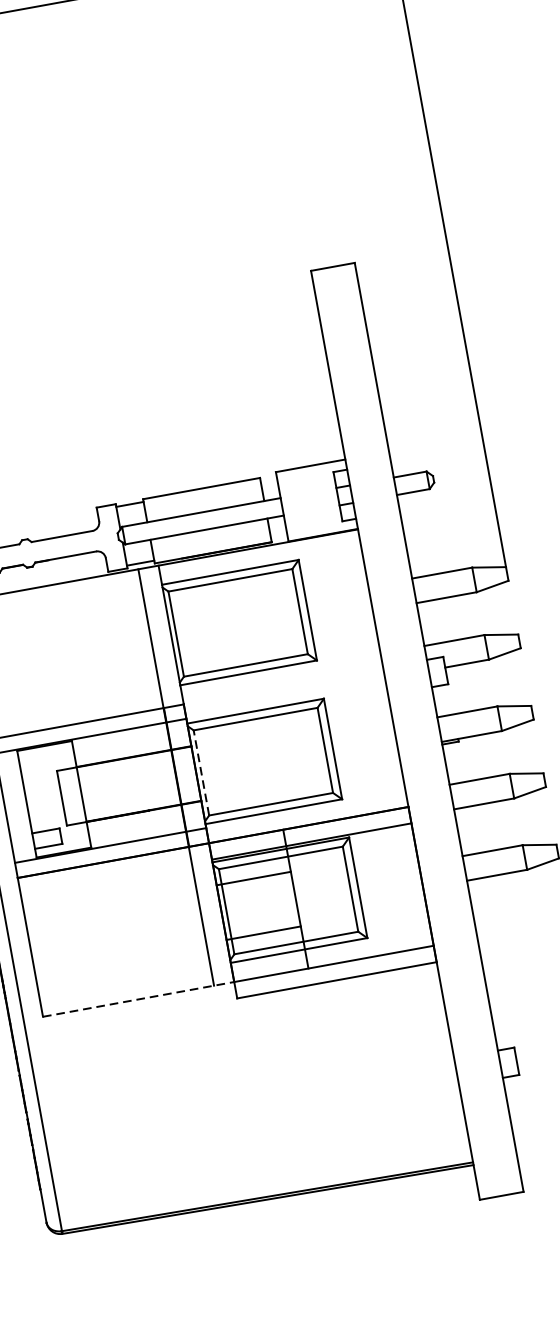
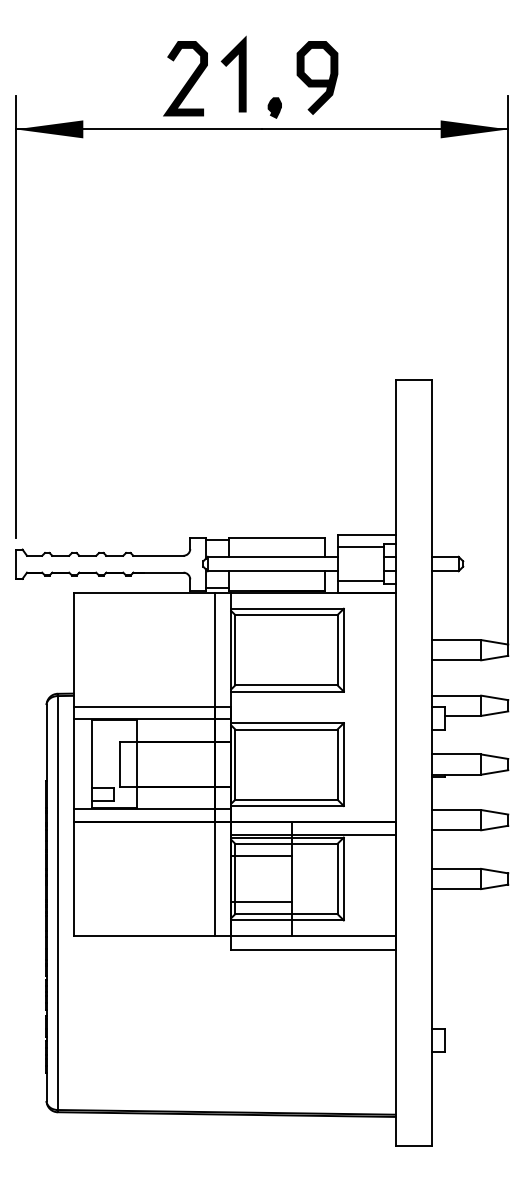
line: (306, 480) -> (361, 546), added
line: (314, 522) -> (361, 581), added
line: (201, 772) -> (235, 764), dashed -> solid
line: (138, 999) -> (152, 936), dashed -> solid

